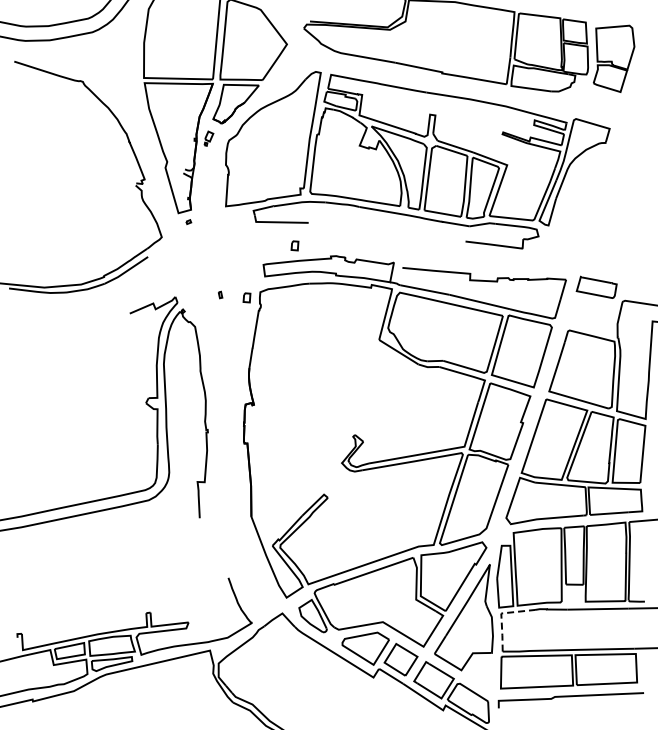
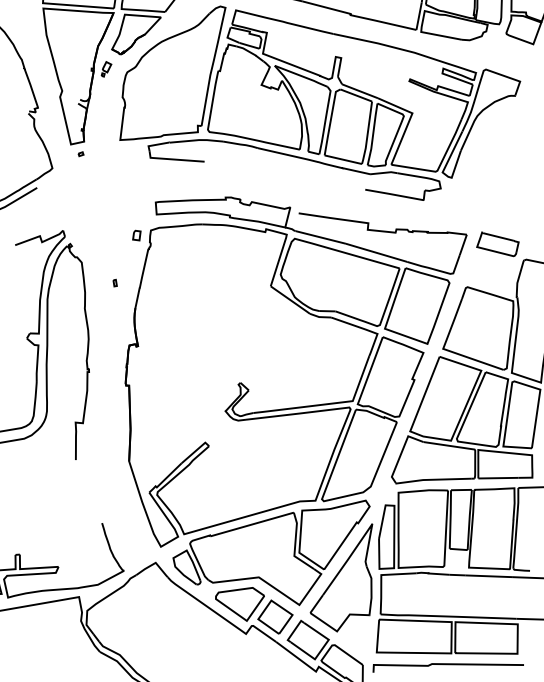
part: (294, 245) -> (188, 184), removed
part: (220, 294) -> (115, 282), moved
line: (501, 615) -> (381, 577), dashed -> solid

